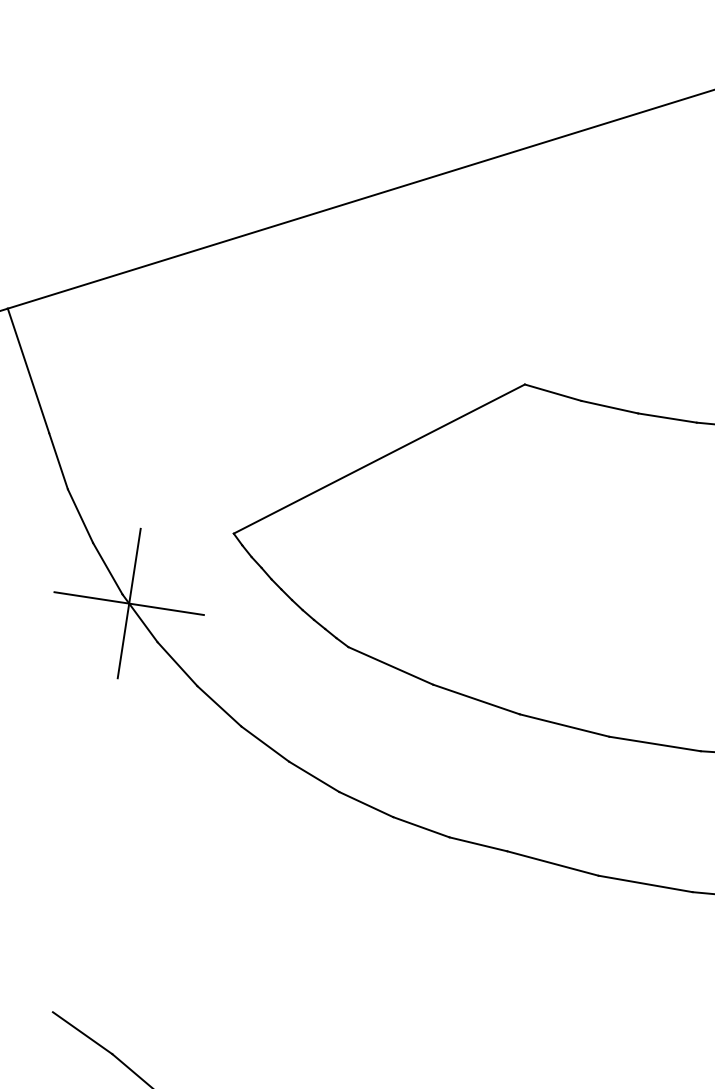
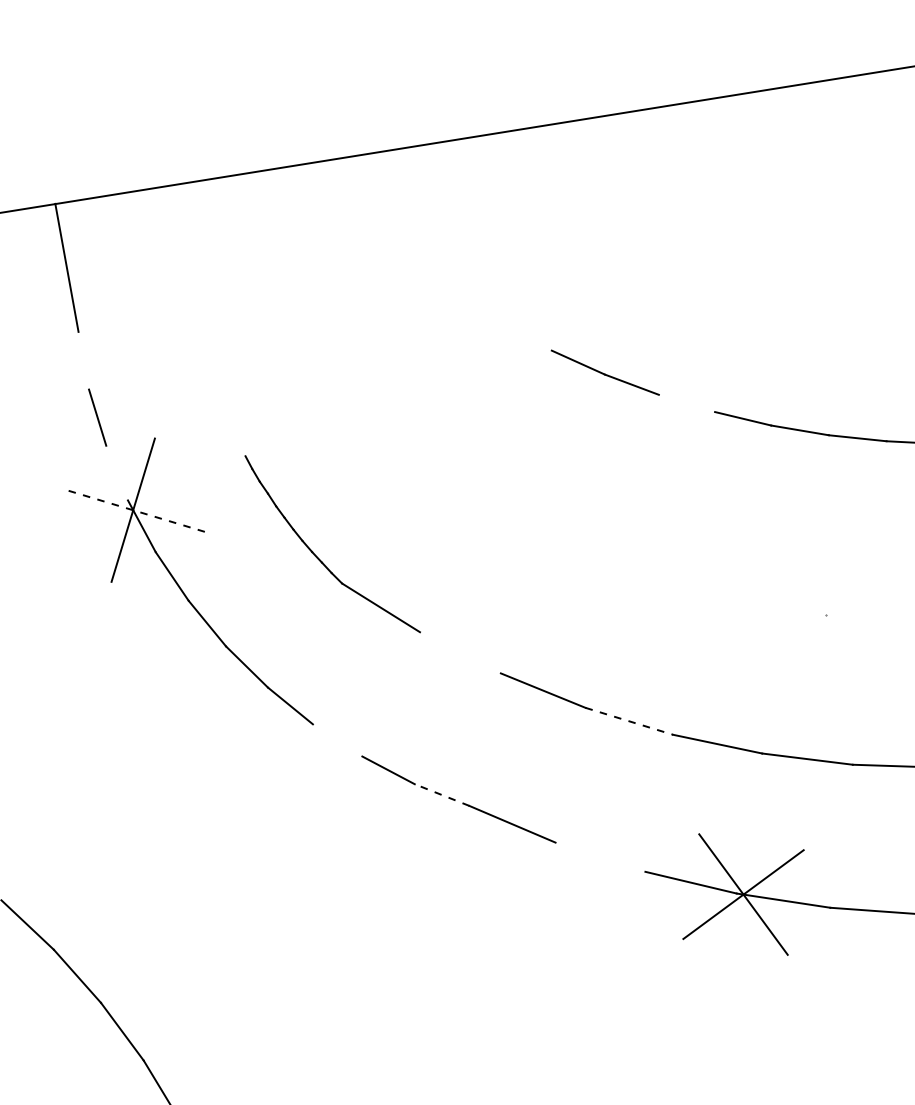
line: (667, 418) -> (686, 403), removed
line: (379, 459) -> (398, 403), removed
line: (58, 460) -> (83, 360), removed
line: (107, 568) -> (116, 472), removed
line: (129, 603) -> (133, 510), solid -> dashed
line: (476, 699) -> (460, 652), removed
line: (655, 744) -> (629, 721), solid -> dashed
line: (366, 804) -> (337, 740), removed
line: (477, 843) -> (441, 794), solid -> dashed
line: (645, 883) -> (600, 856), removed

